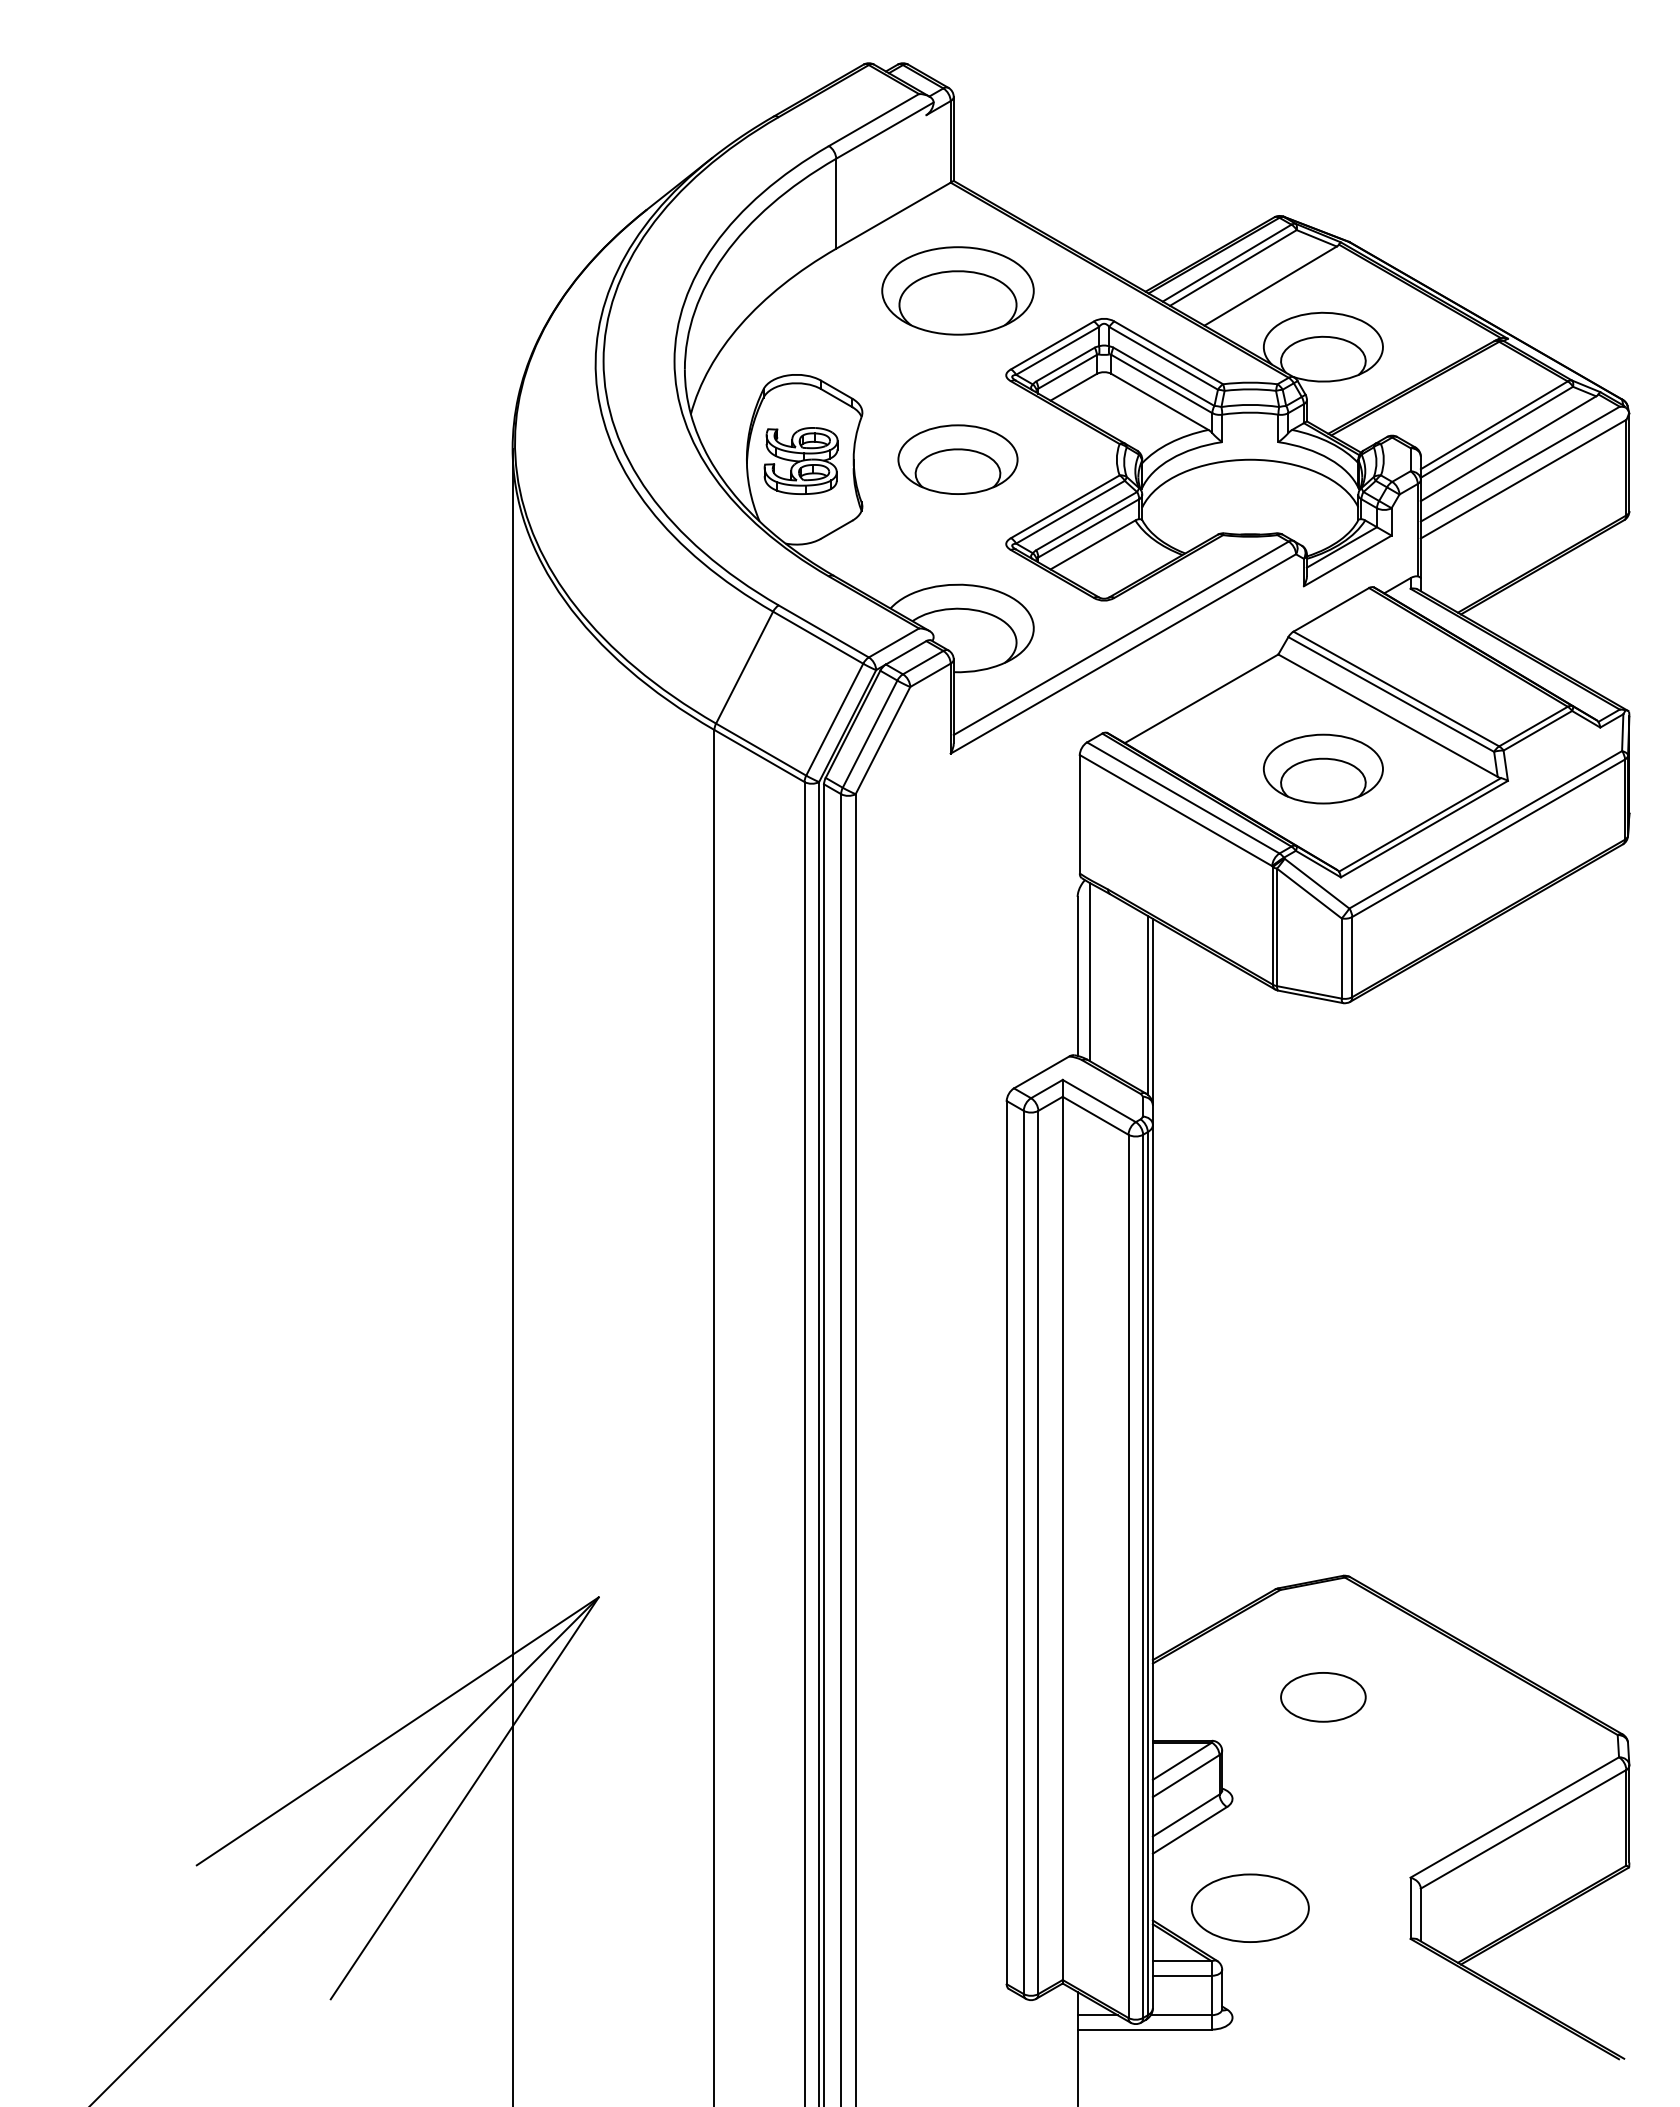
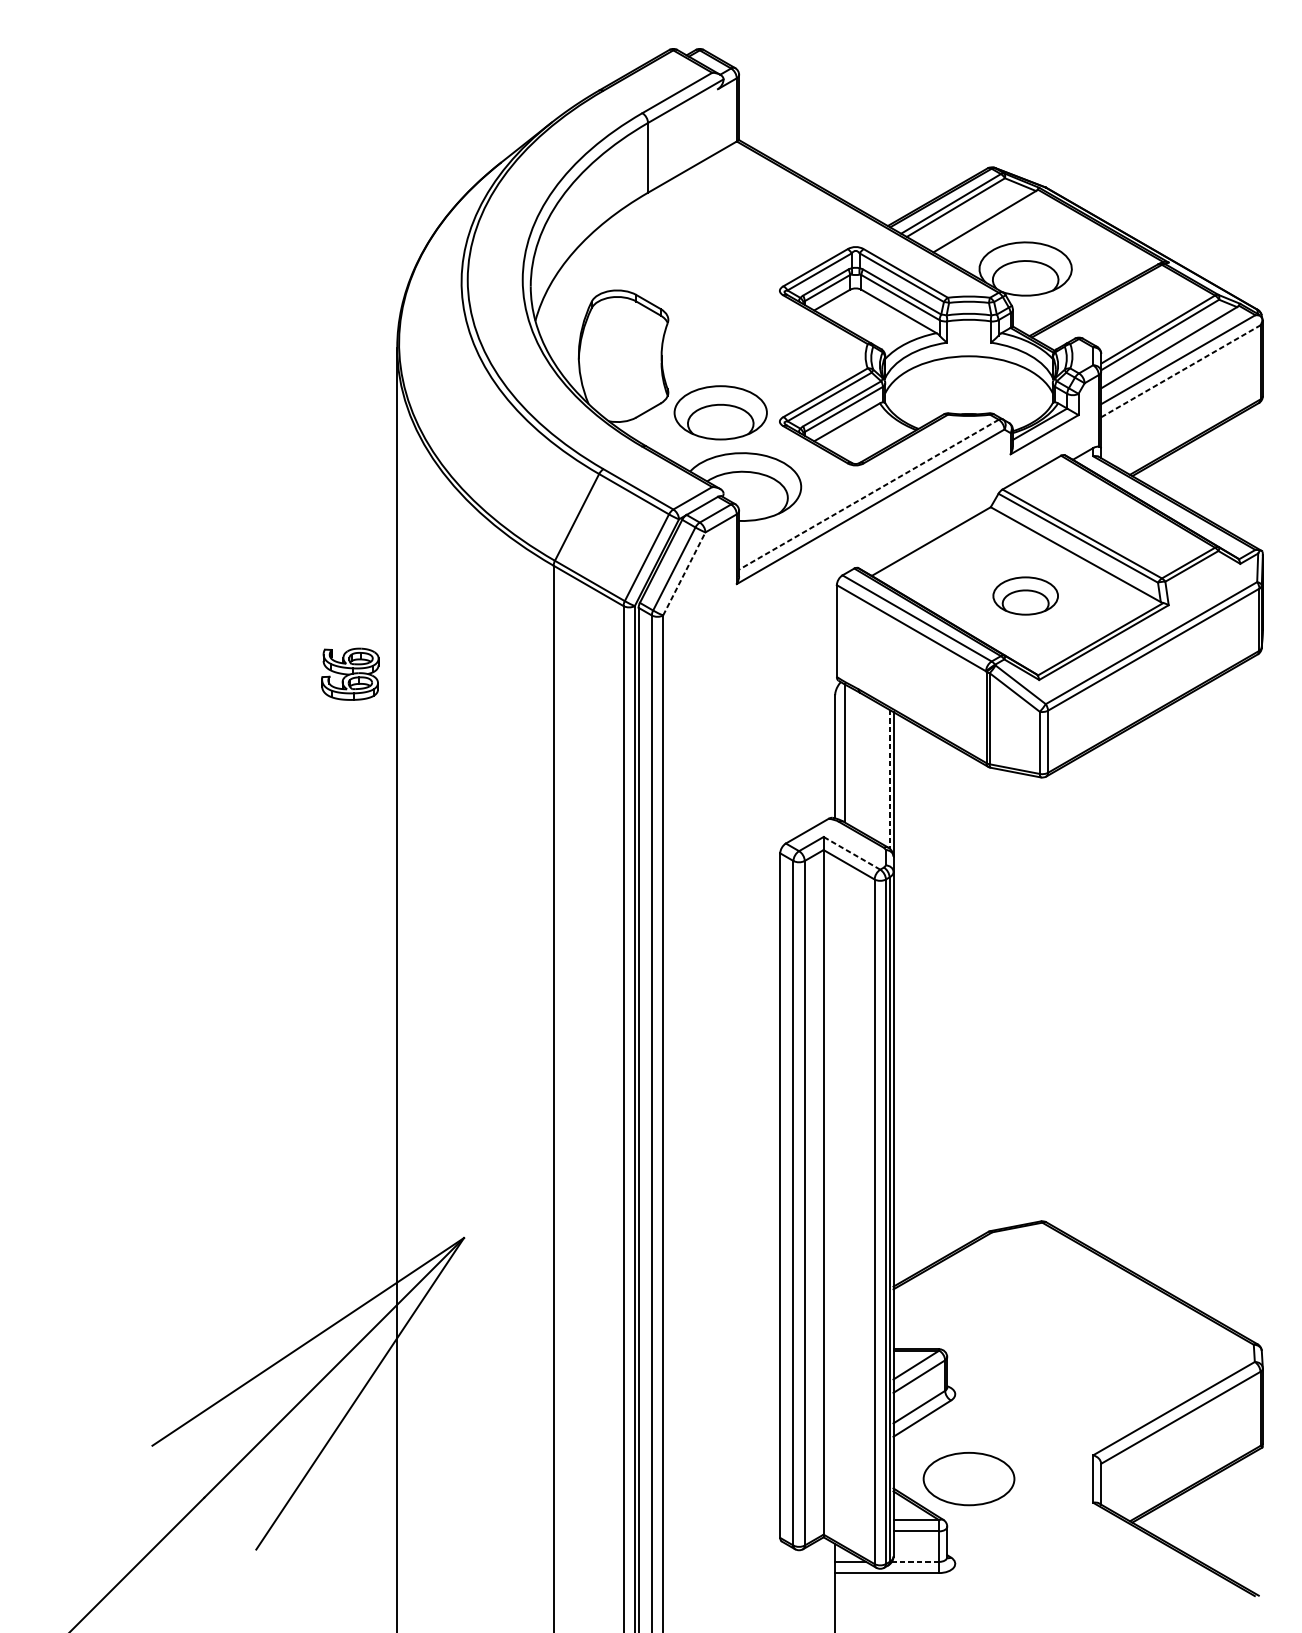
part: (957, 290) -> (742, 225), removed
part: (957, 459) -> (720, 412), moved
part: (800, 460) -> (349, 673), moved
line: (1523, 479) -> (1180, 371), solid -> dashed
line: (1120, 638) -> (868, 494), solid -> dashed
line: (883, 740) -> (684, 573), solid -> dashed
part: (1323, 768) -> (1025, 595), size x0.7
line: (1147, 1005) -> (889, 779), solid -> dashed
line: (1098, 1100) -> (851, 852), solid -> dashed
part: (1323, 1697) -> (1025, 1315), removed
line: (1181, 2015) -> (915, 1562), solid -> dashed

